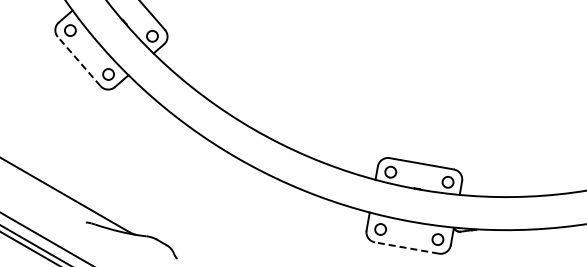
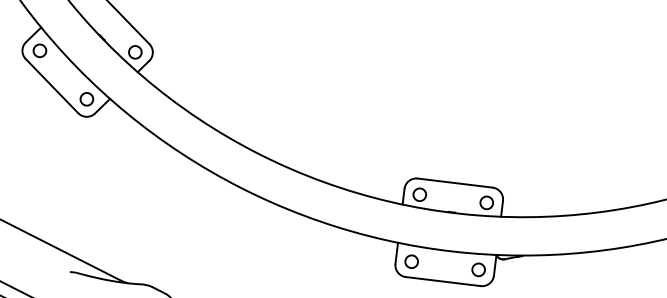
line: (79, 61) -> (52, 86), dashed -> solid
line: (406, 248) -> (442, 282), dashed -> solid

